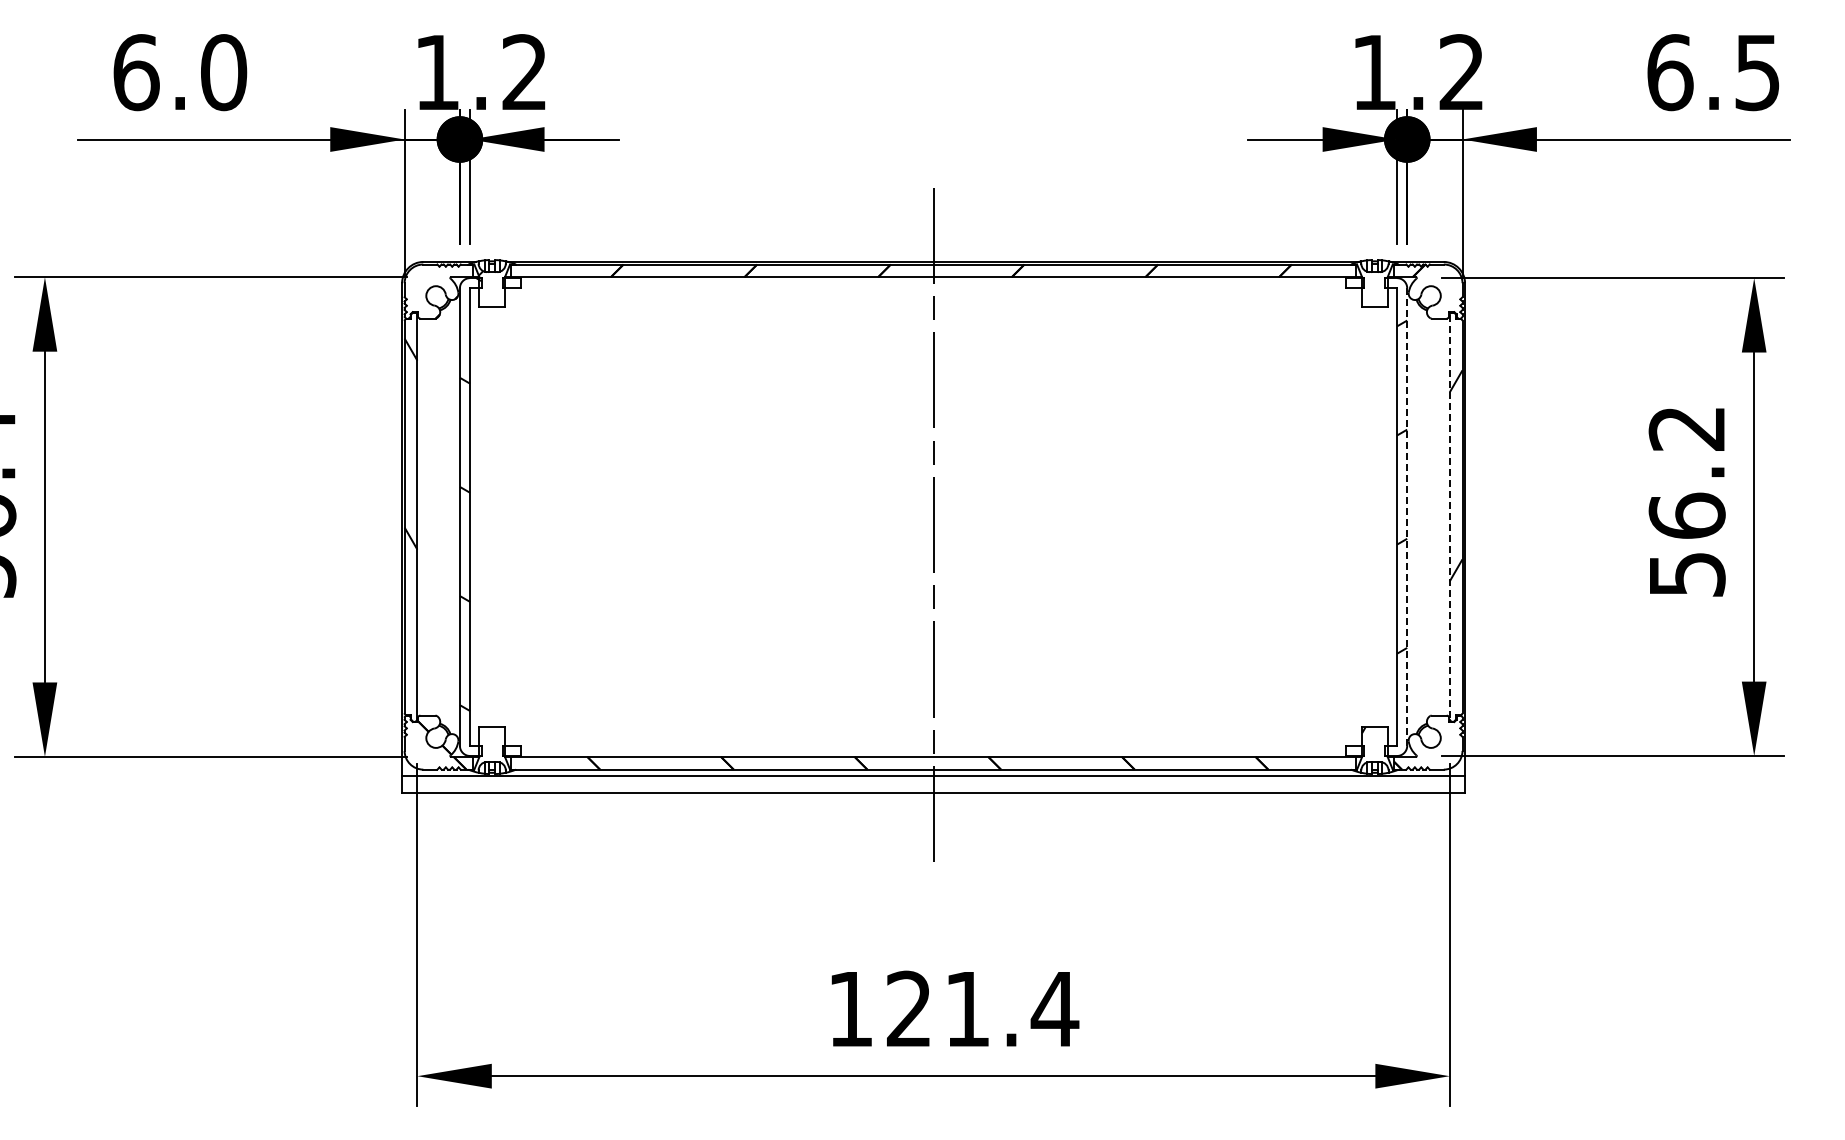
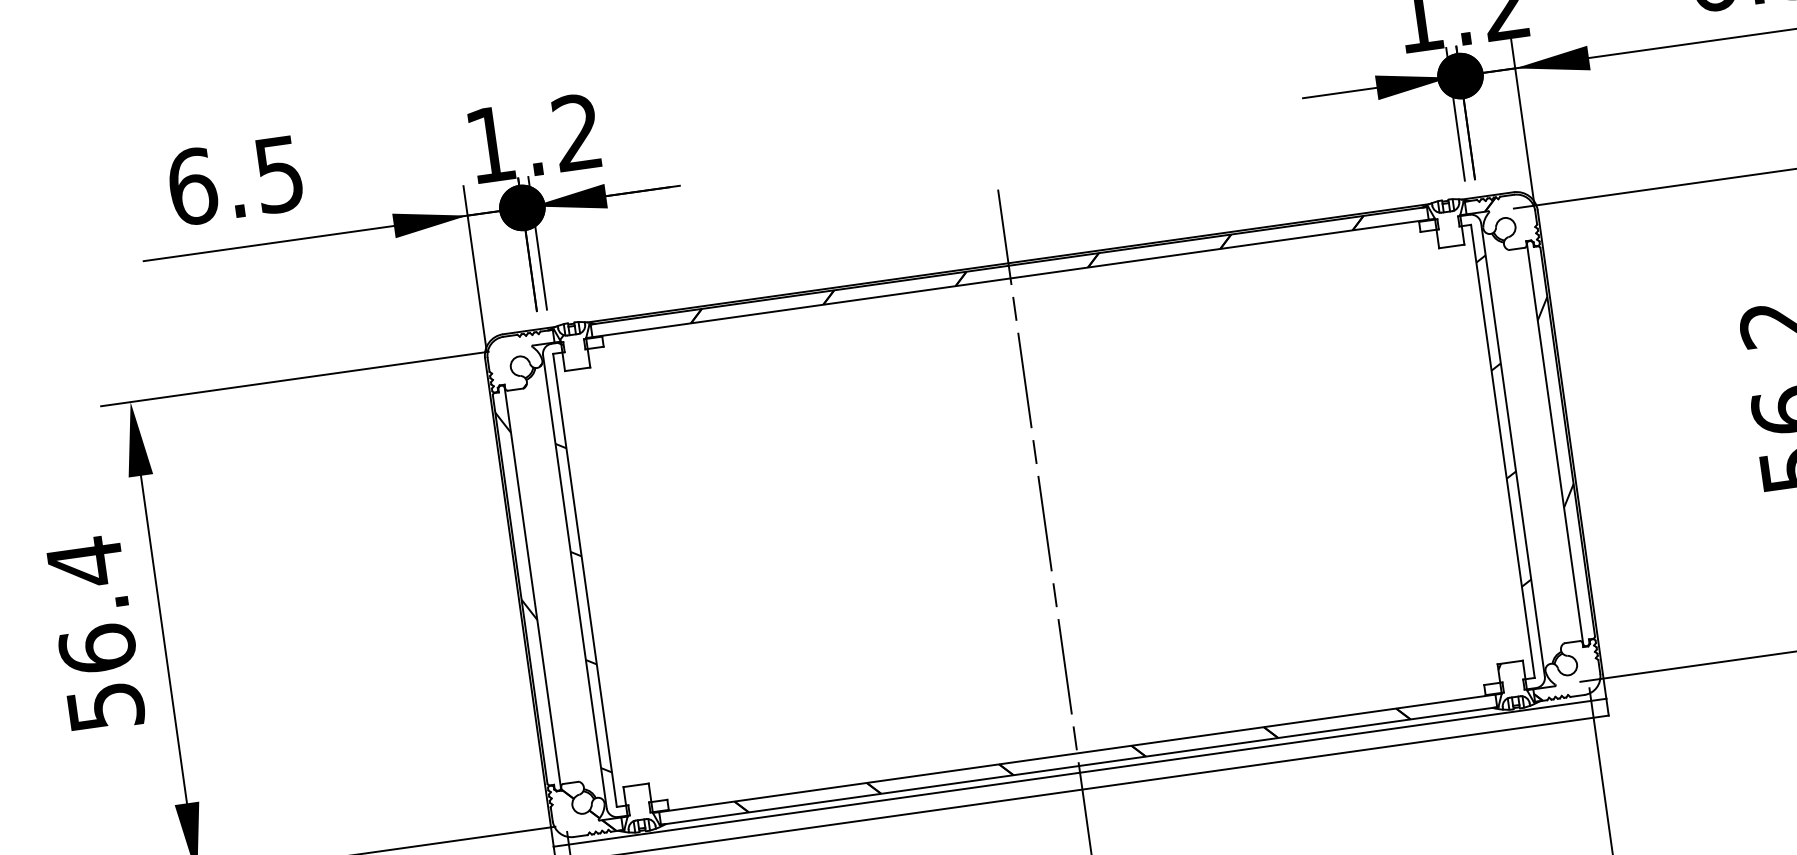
text: (224, 72) -> (279, 174), 6.0 -> 6.5
line: (1407, 517) -> (1513, 450), dashed -> solid
line: (1449, 517) -> (1554, 444), dashed -> solid

